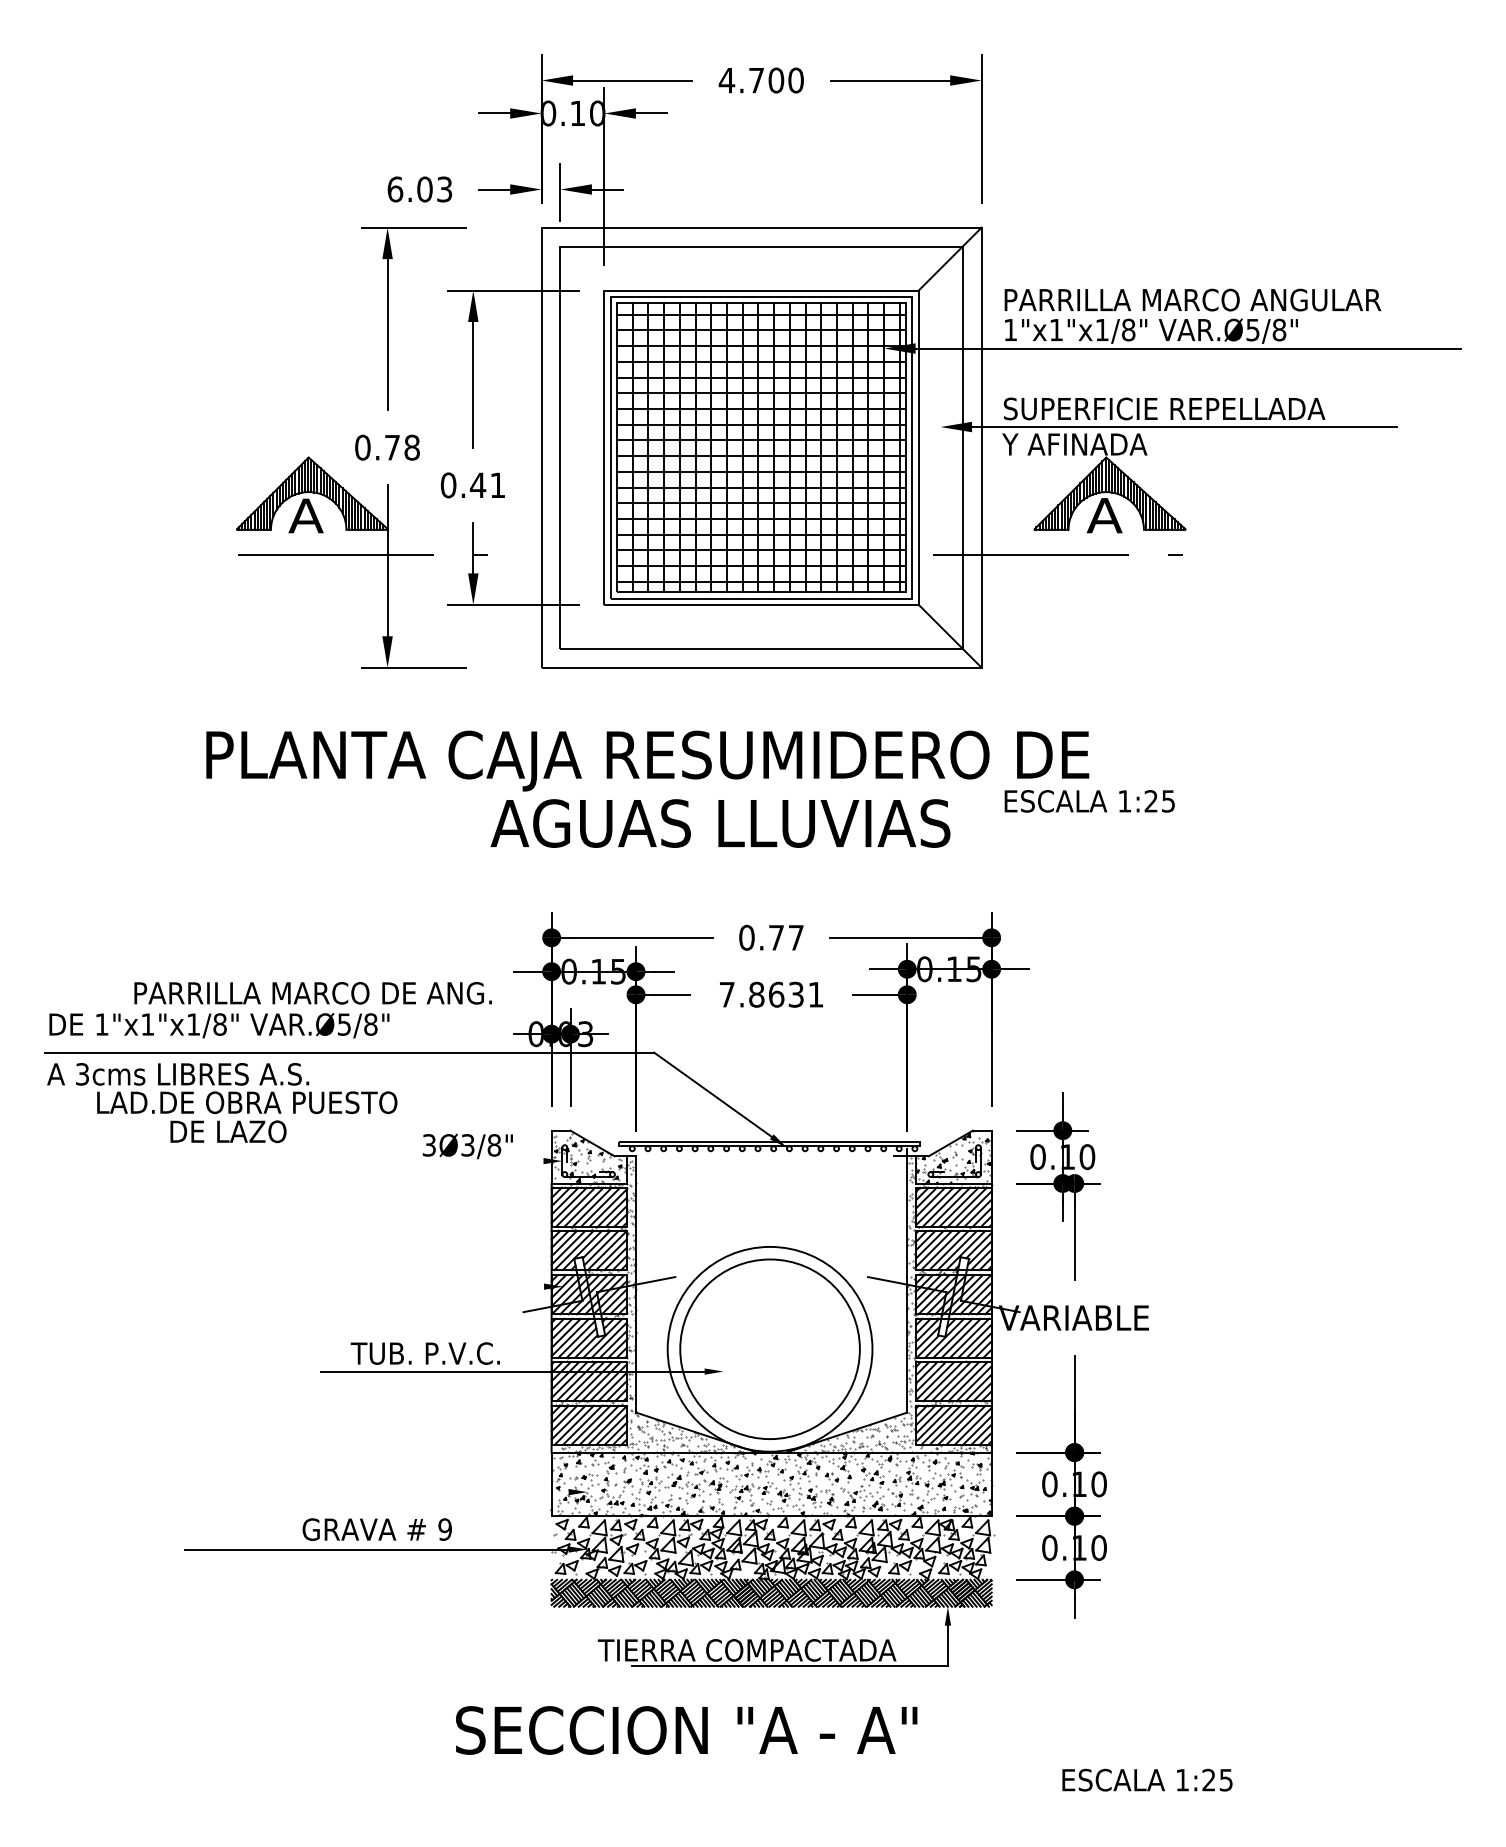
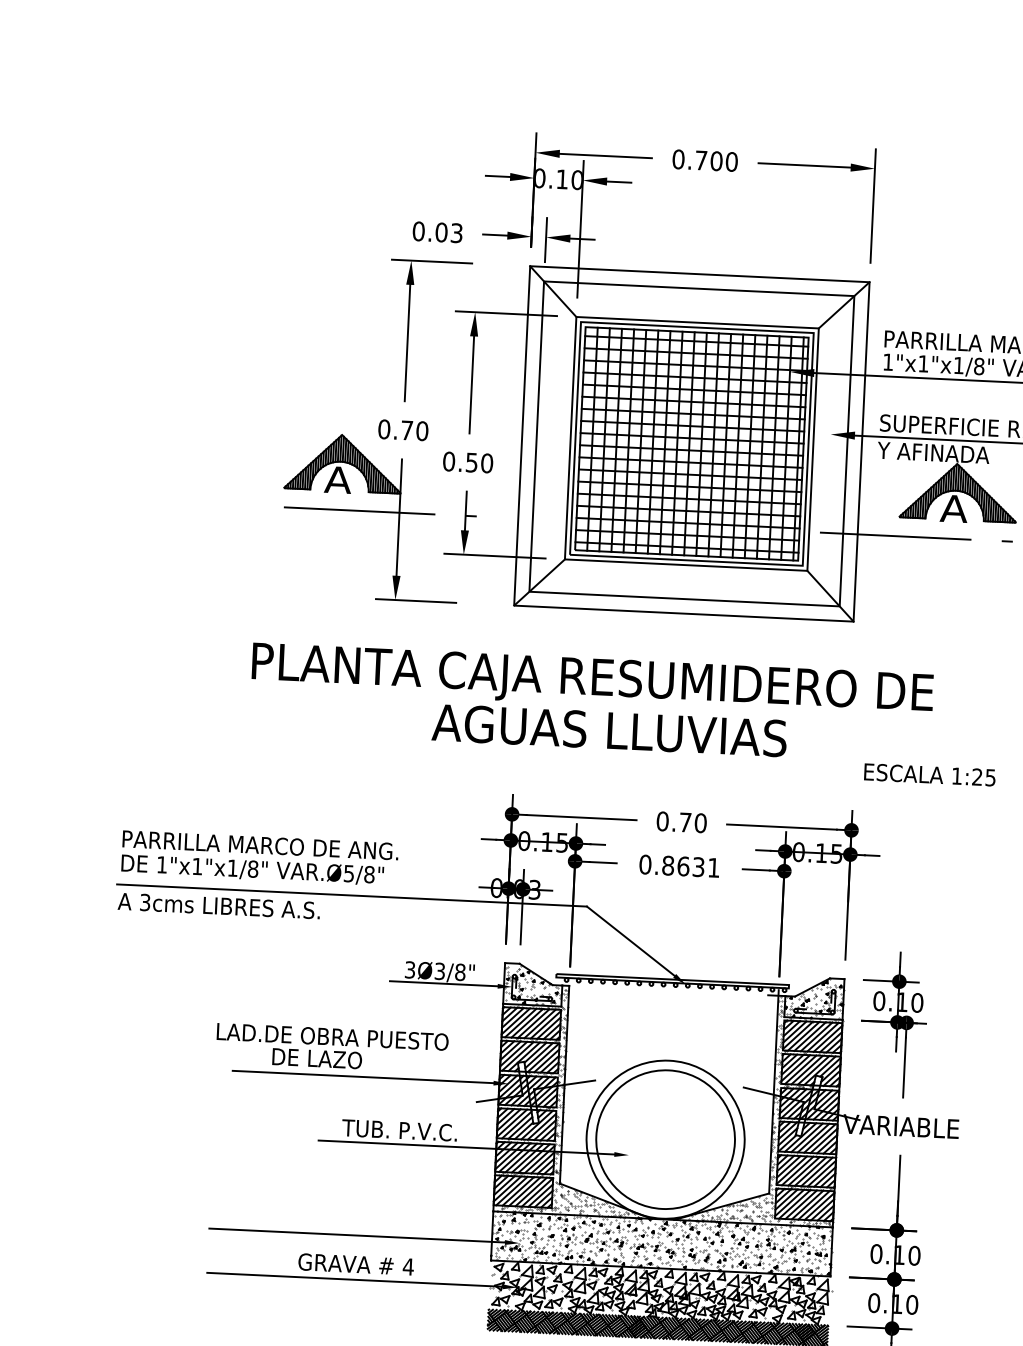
text: (726, 80) -> (678, 159), 4.700 -> 0.700
text: (395, 189) -> (418, 231), 6.03 -> 0.03
line: (572, 258) -> (552, 291), added
text: (411, 447) -> (421, 431), 0.78 -> 0.70
text: (487, 485) -> (479, 463), 0.41 -> 0.50
line: (572, 635) -> (539, 581), added
text: (1089, 801) -> (929, 775), moved
text: (720, 823) -> (609, 730), moved
text: (796, 937) -> (700, 823), 0.77 -> 0.70
text: (312, 993) -> (260, 845), moved
text: (726, 994) -> (644, 864), 7.8631 -> 0.8631
text: (247, 1117) -> (332, 1048), moved
line: (473, 1161) -> (443, 984), added
line: (374, 1286) -> (362, 1076), added
line: (376, 1492) -> (356, 1235), added
text: (445, 1529) -> (408, 1266), 9 -> 4

